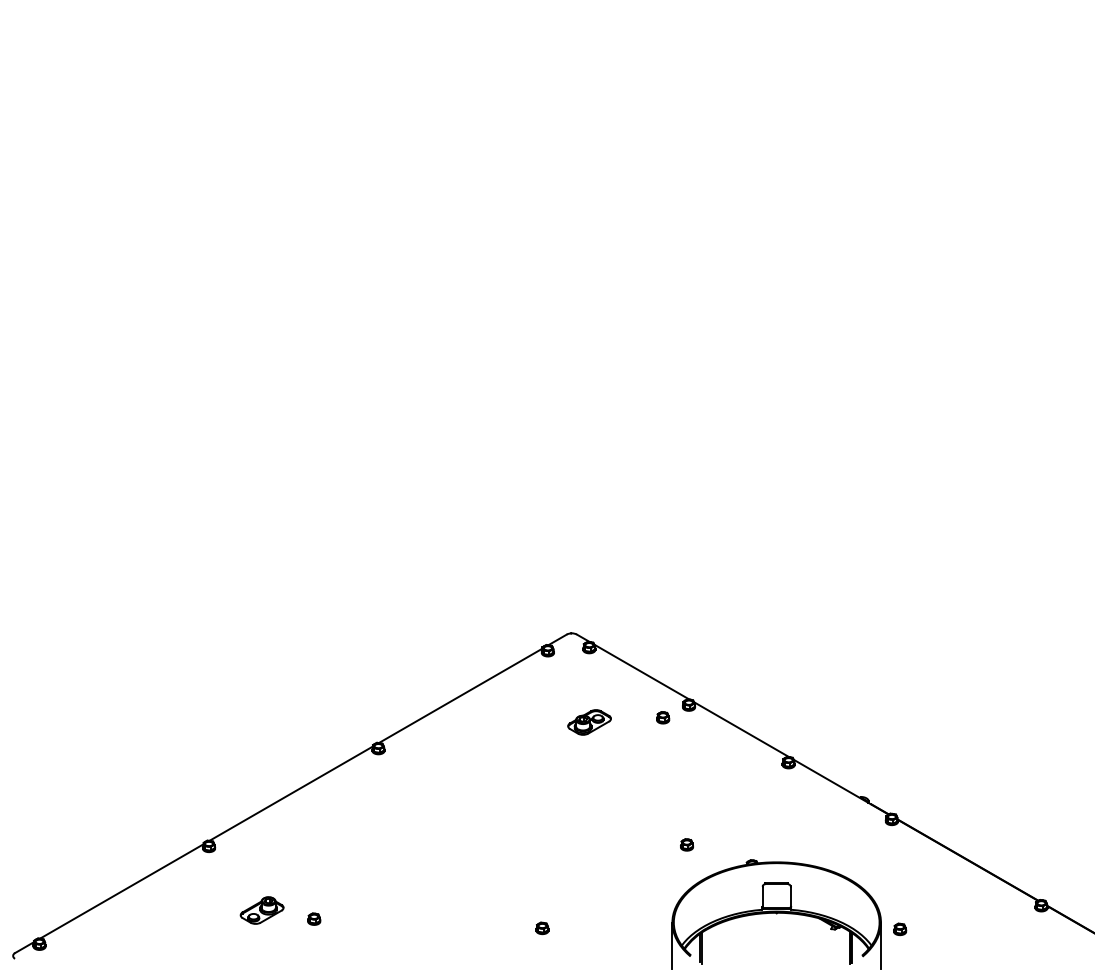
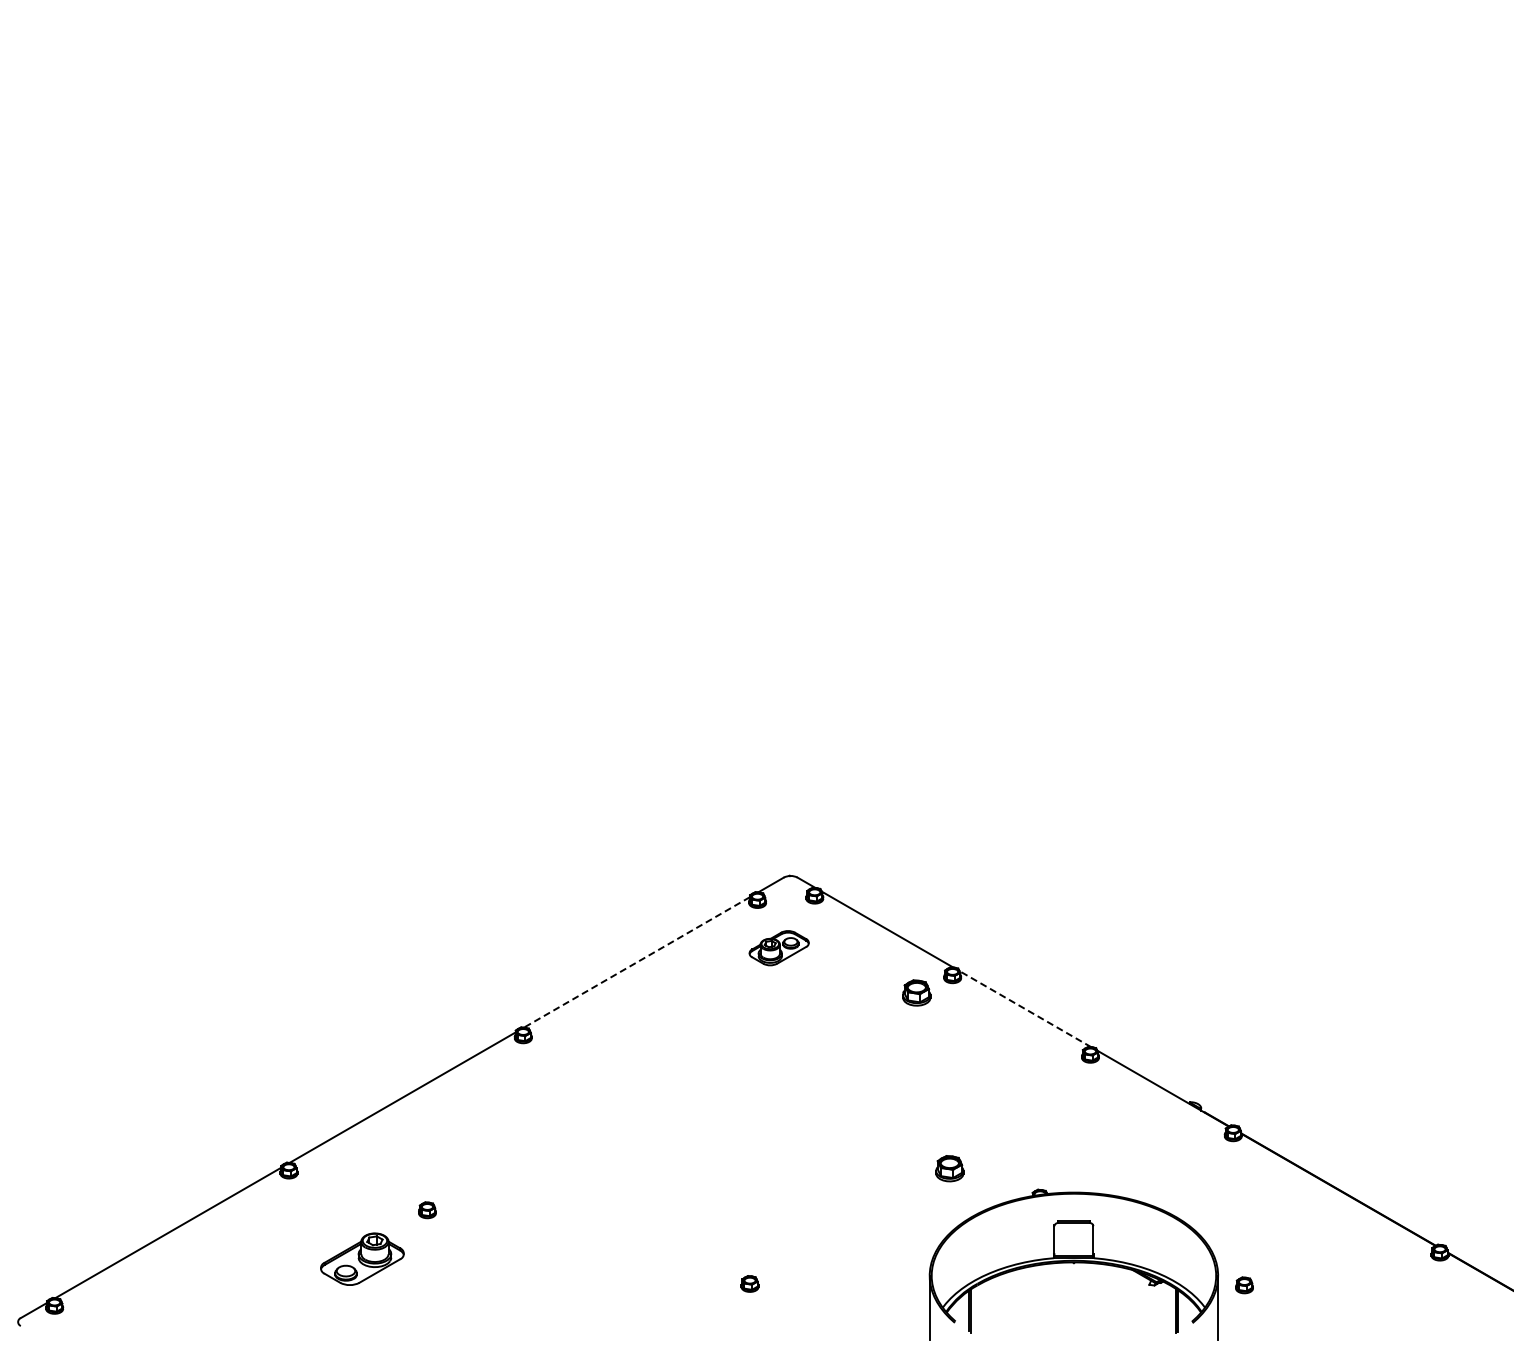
line: (460, 695) -> (636, 962), solid -> dashed
part: (662, 717) -> (916, 992), size x1.6
part: (589, 722) -> (778, 948), moved
line: (740, 729) -> (1024, 1008), solid -> dashed
part: (686, 844) -> (949, 1168), size x1.6
part: (262, 910) -> (362, 1259), size x1.4
part: (314, 919) -> (427, 1210), moved

